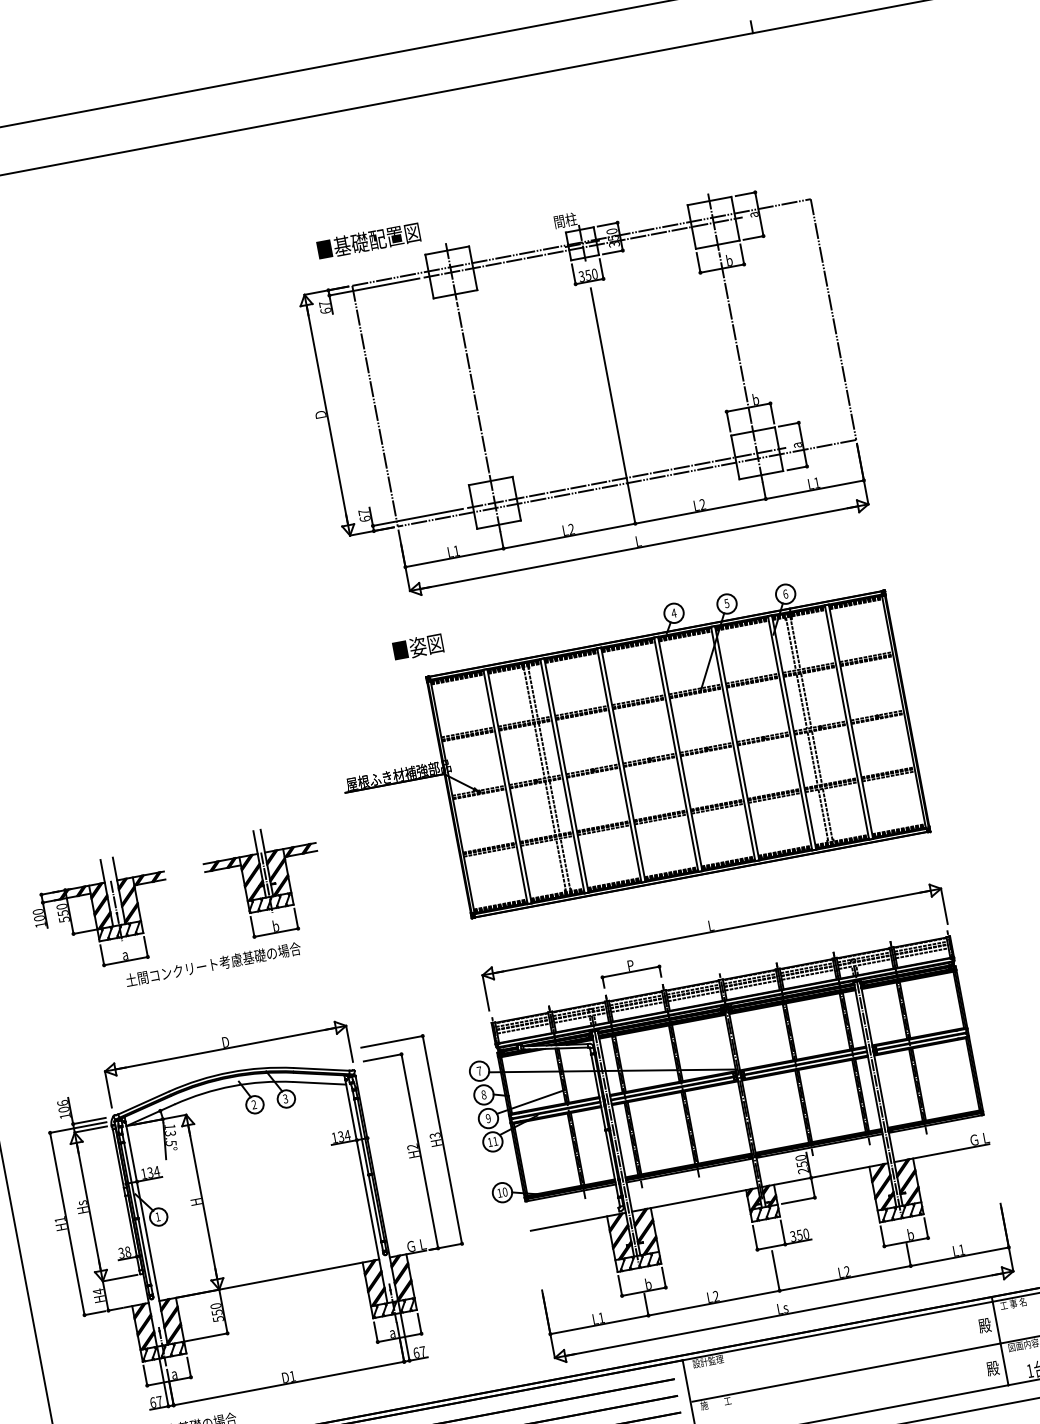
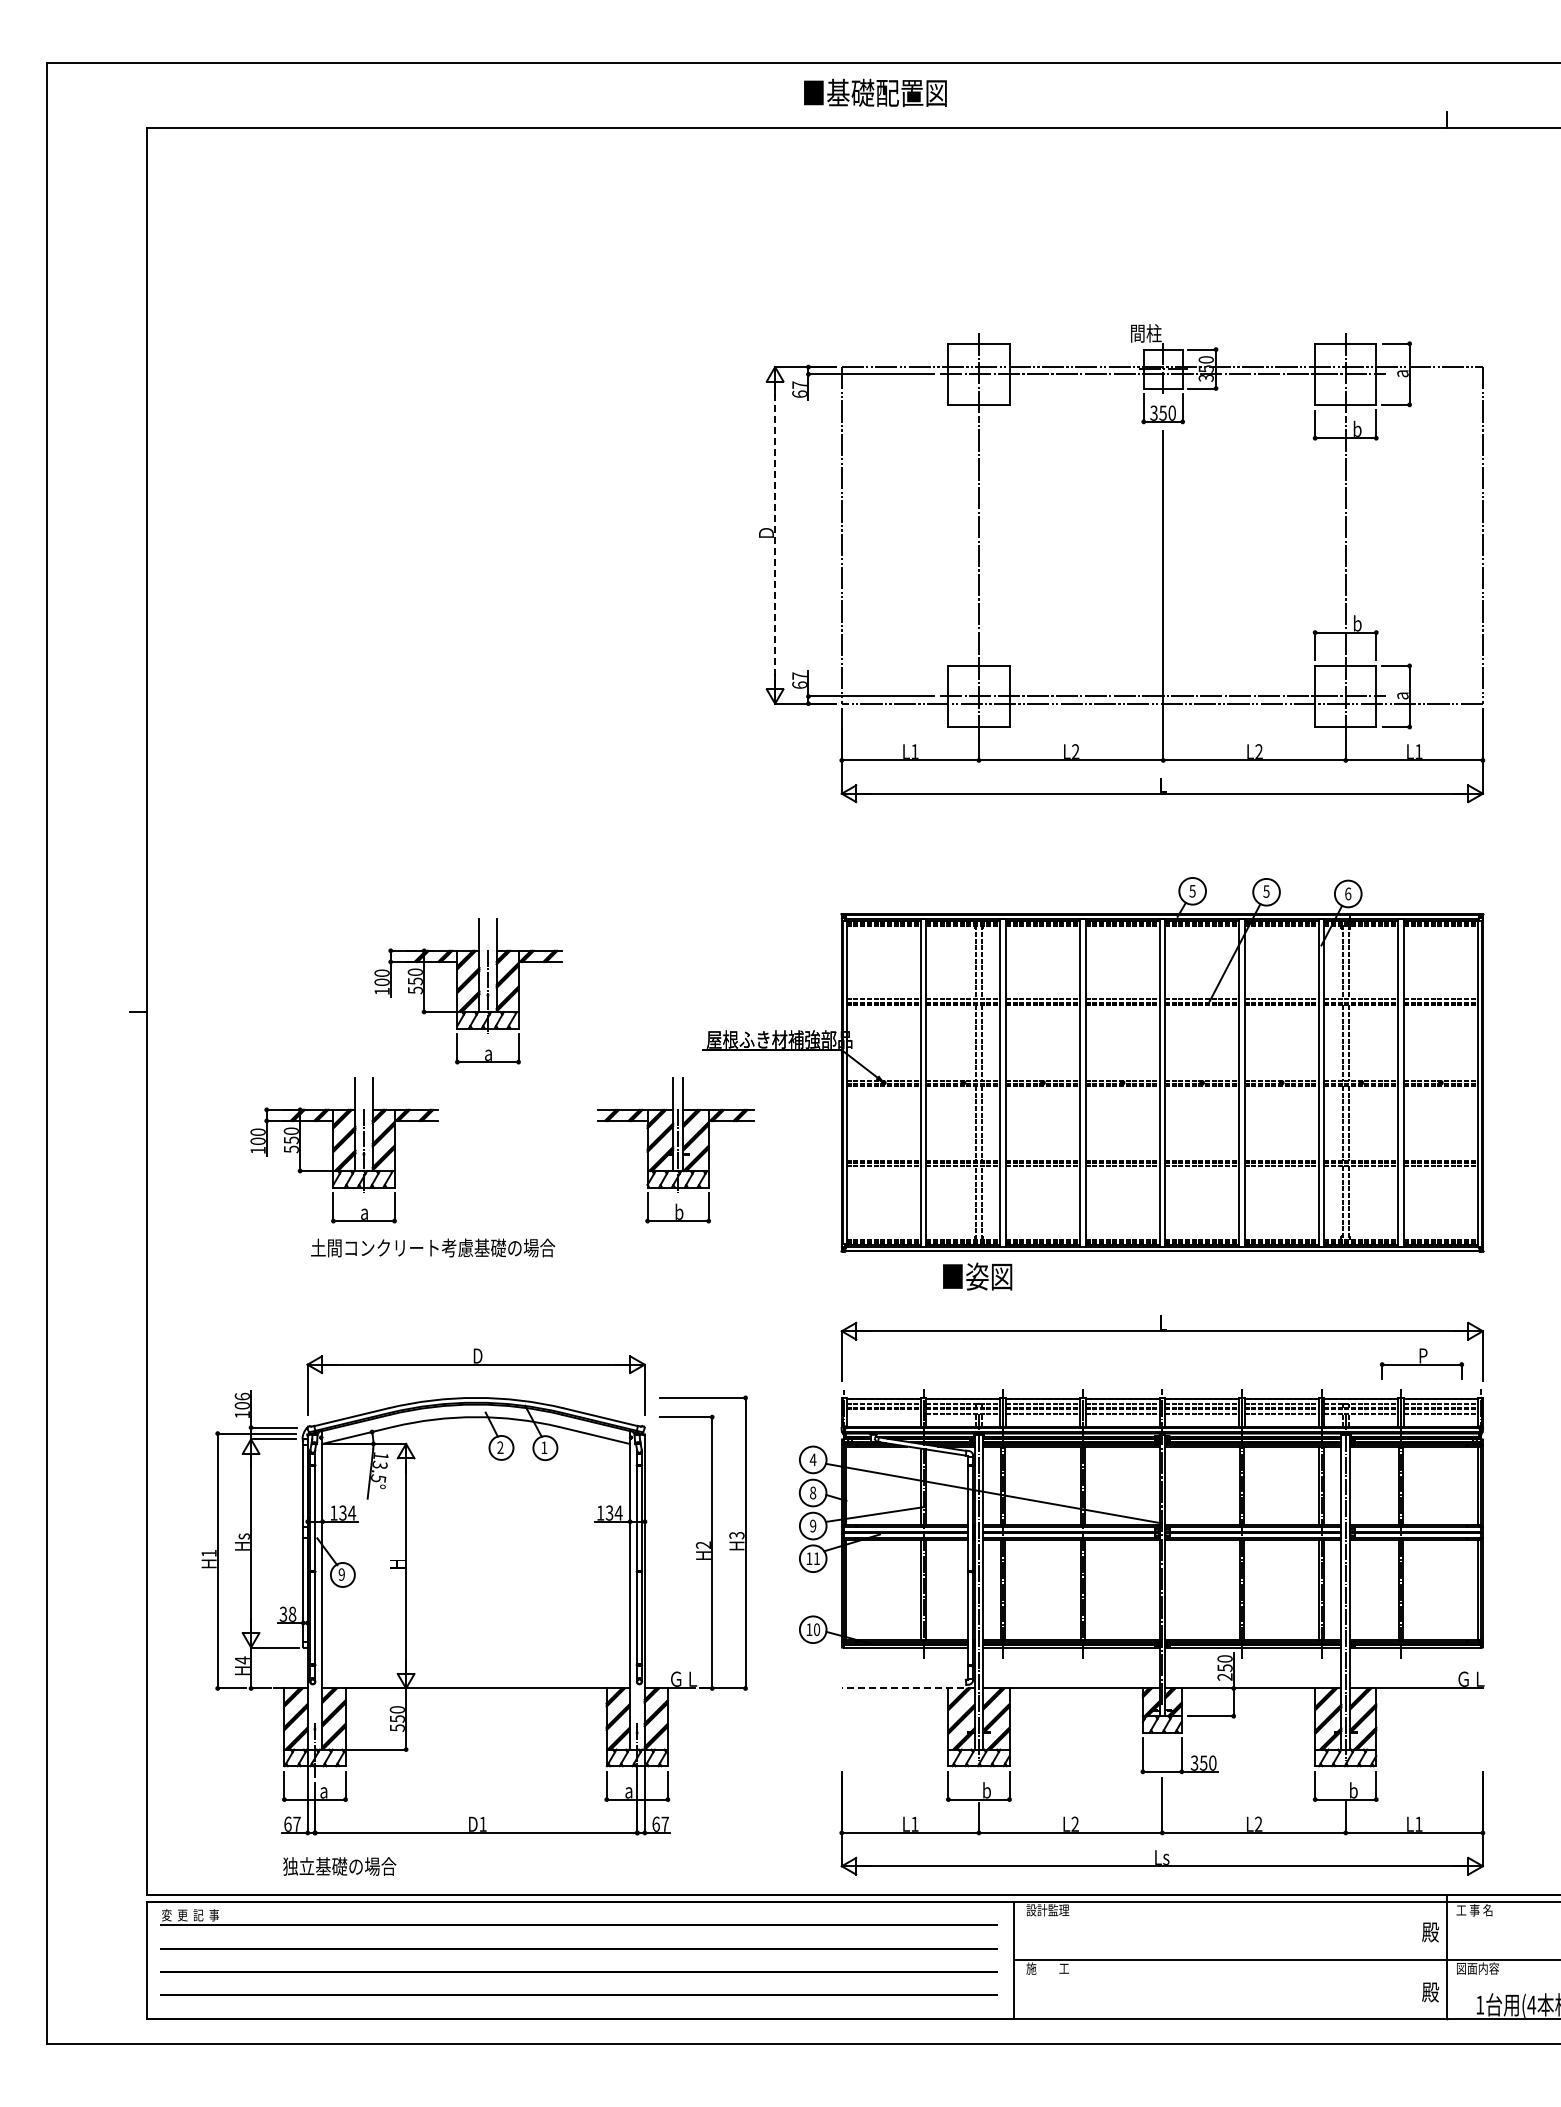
text: (368, 240) -> (875, 92), moved
line: (327, 415) -> (775, 535), solid -> dashed
text: (673, 613) -> (1192, 891), 4 -> 5
text: (418, 647) -> (977, 1276), moved
part: (169, 782) -> (468, 991), added
part: (264, 882) -> (675, 1150), moved
text: (213, 964) -> (433, 1247), moved
part: (630, 971) -> (1421, 1363), moved
line: (523, 1028) -> (883, 1413), removed
text: (478, 1071) -> (812, 1459), 7 -> 4
text: (285, 1098) -> (544, 1447), 3 -> 1
text: (157, 1216) -> (341, 1574), 1 -> 9
line: (577, 1221) -> (907, 1688), solid -> dashed

